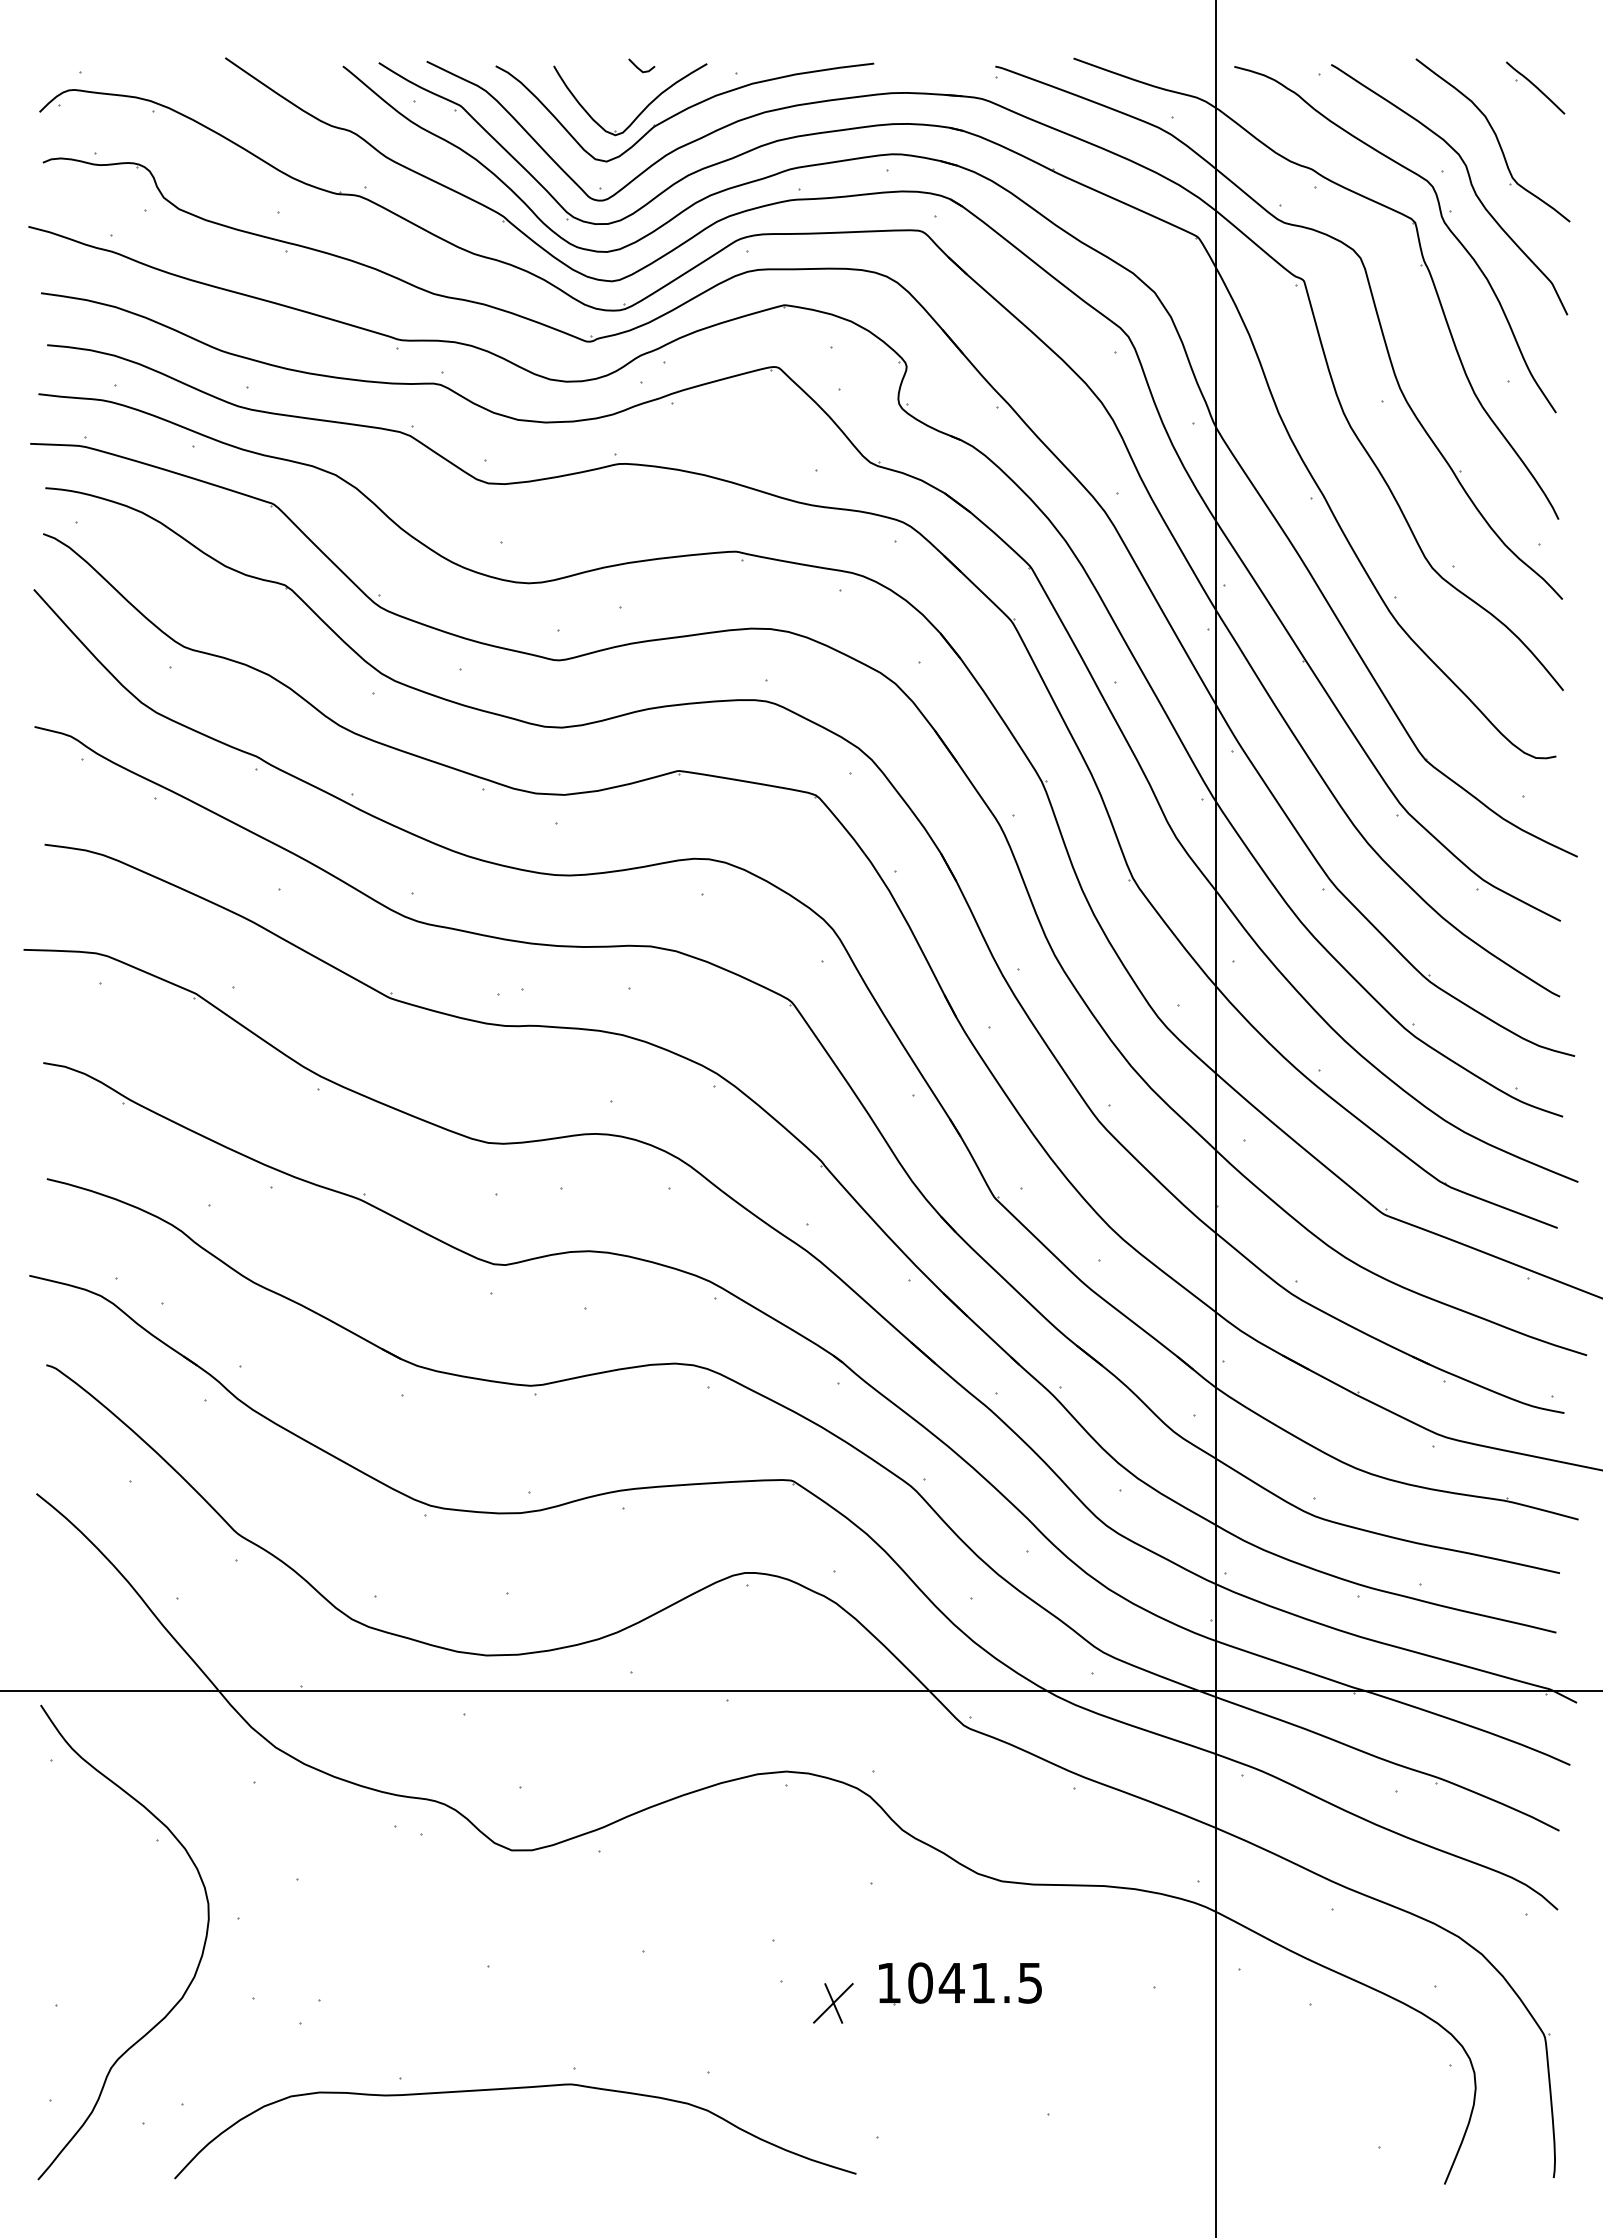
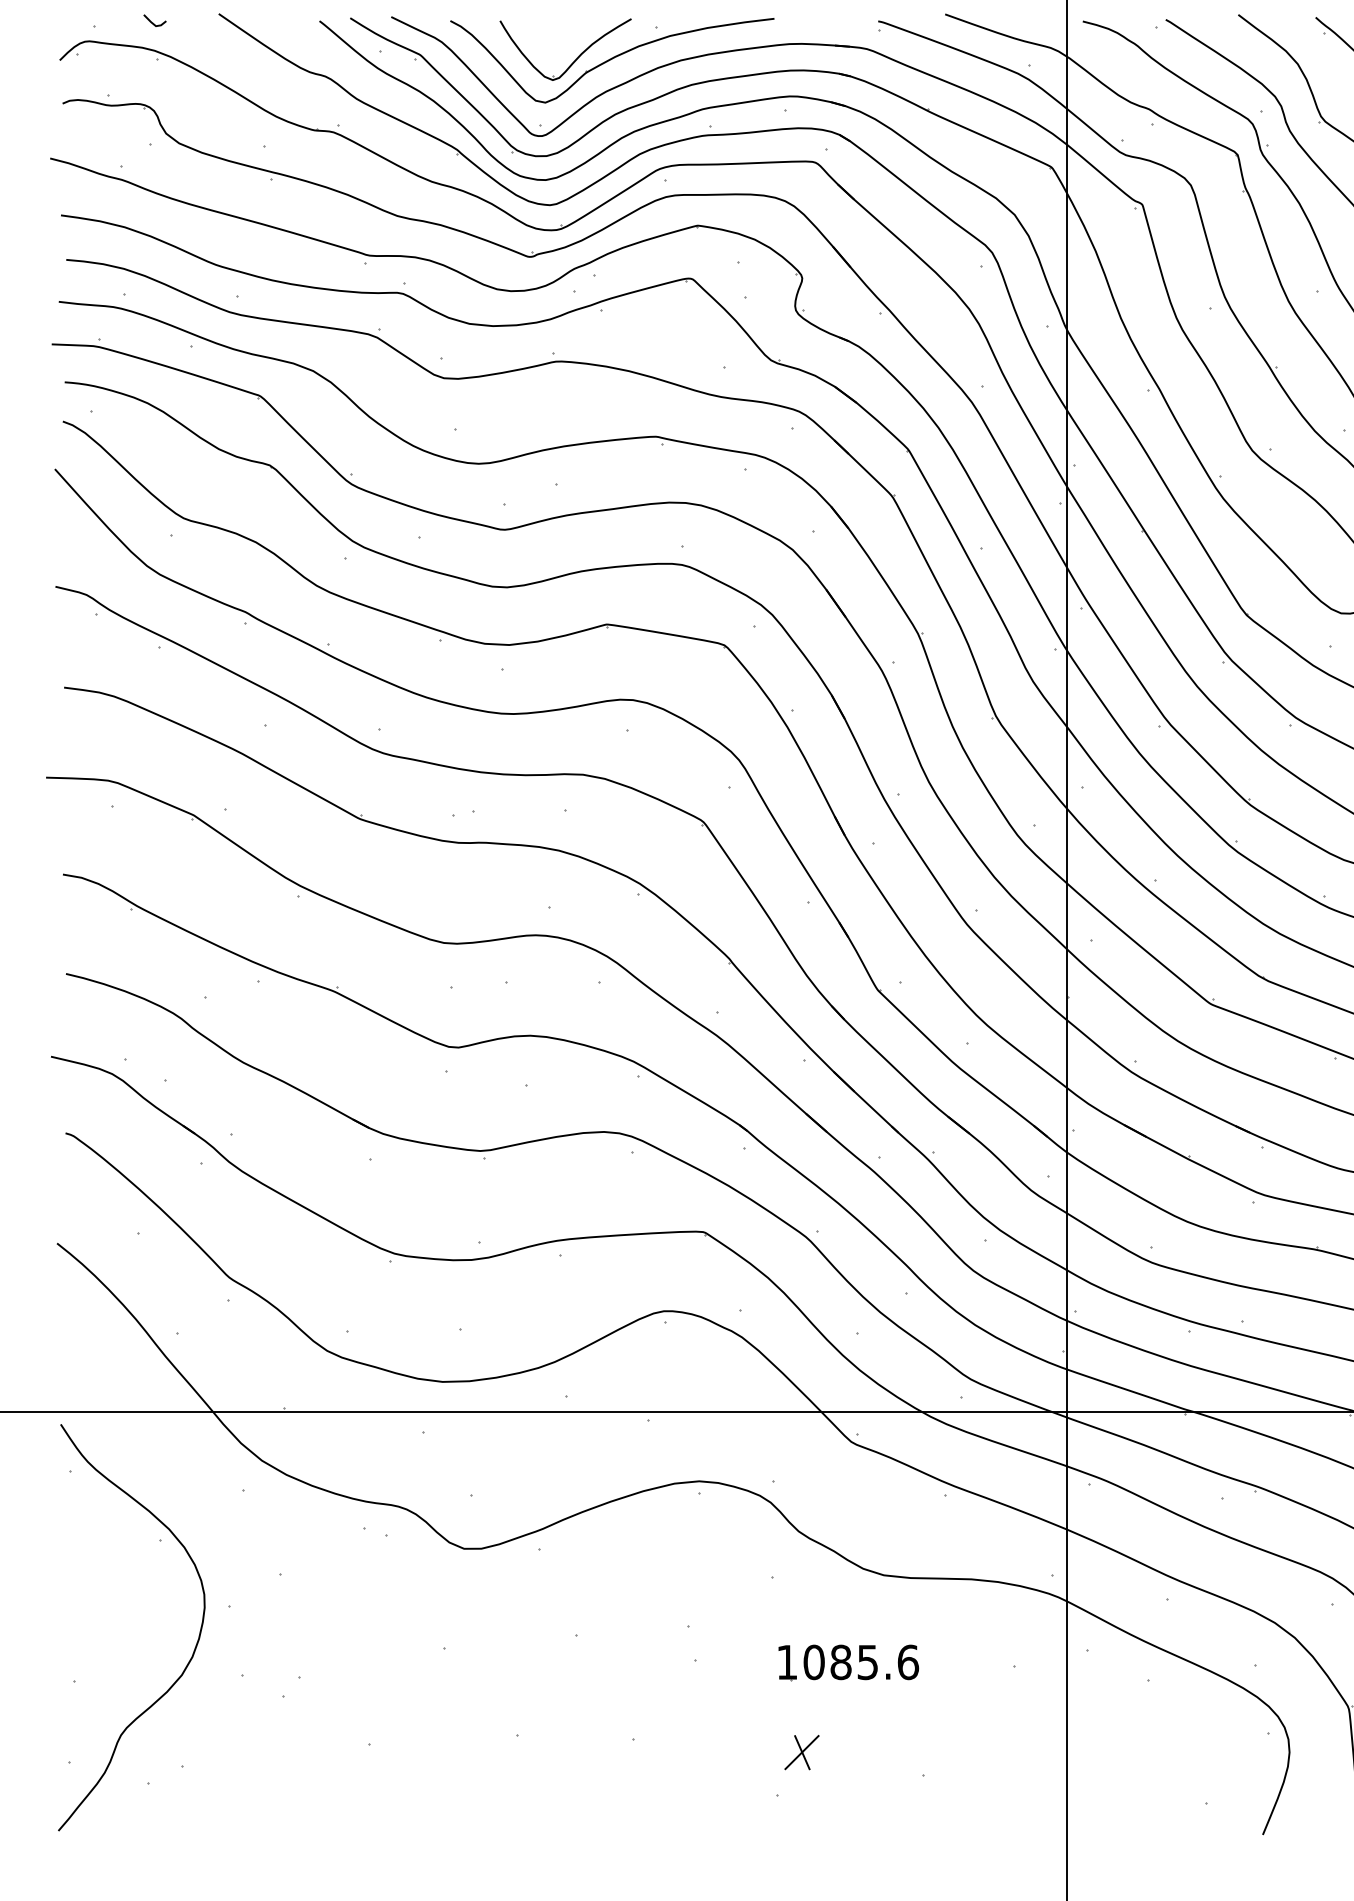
line: (638, 67) -> (152, 22), moved
text: (990, 1982) -> (874, 1661), 1041.5 -> 1085.6
part: (833, 2003) -> (802, 1752), moved
curve: (513, 2089) -> (465, 1753), removed

